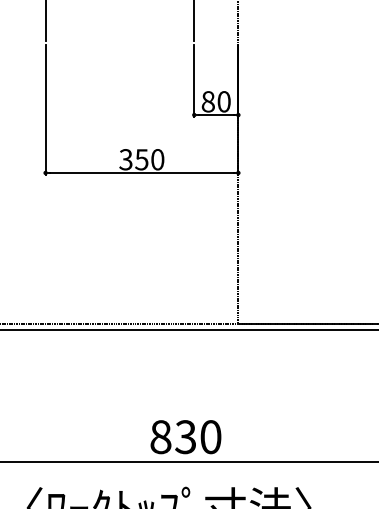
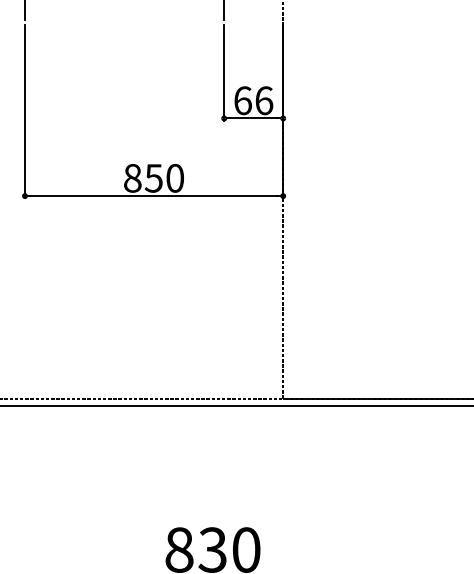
text: (215, 101) -> (252, 100), 80 -> 66
text: (125, 159) -> (131, 178), 350 -> 850

